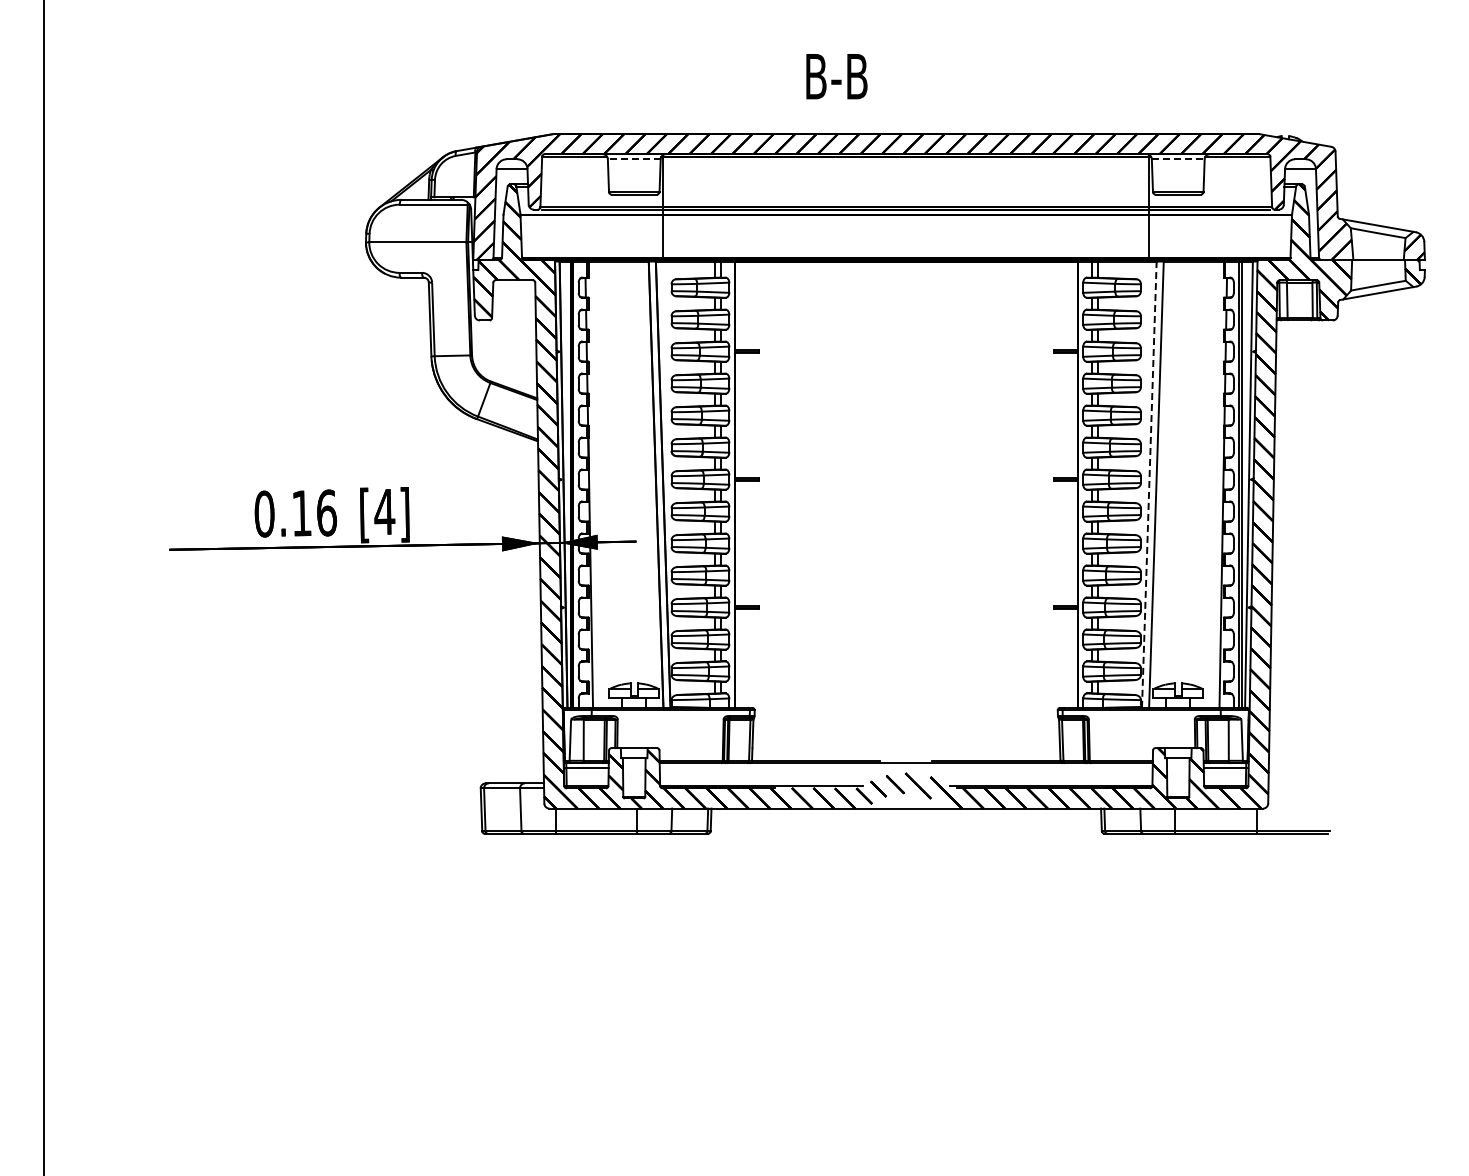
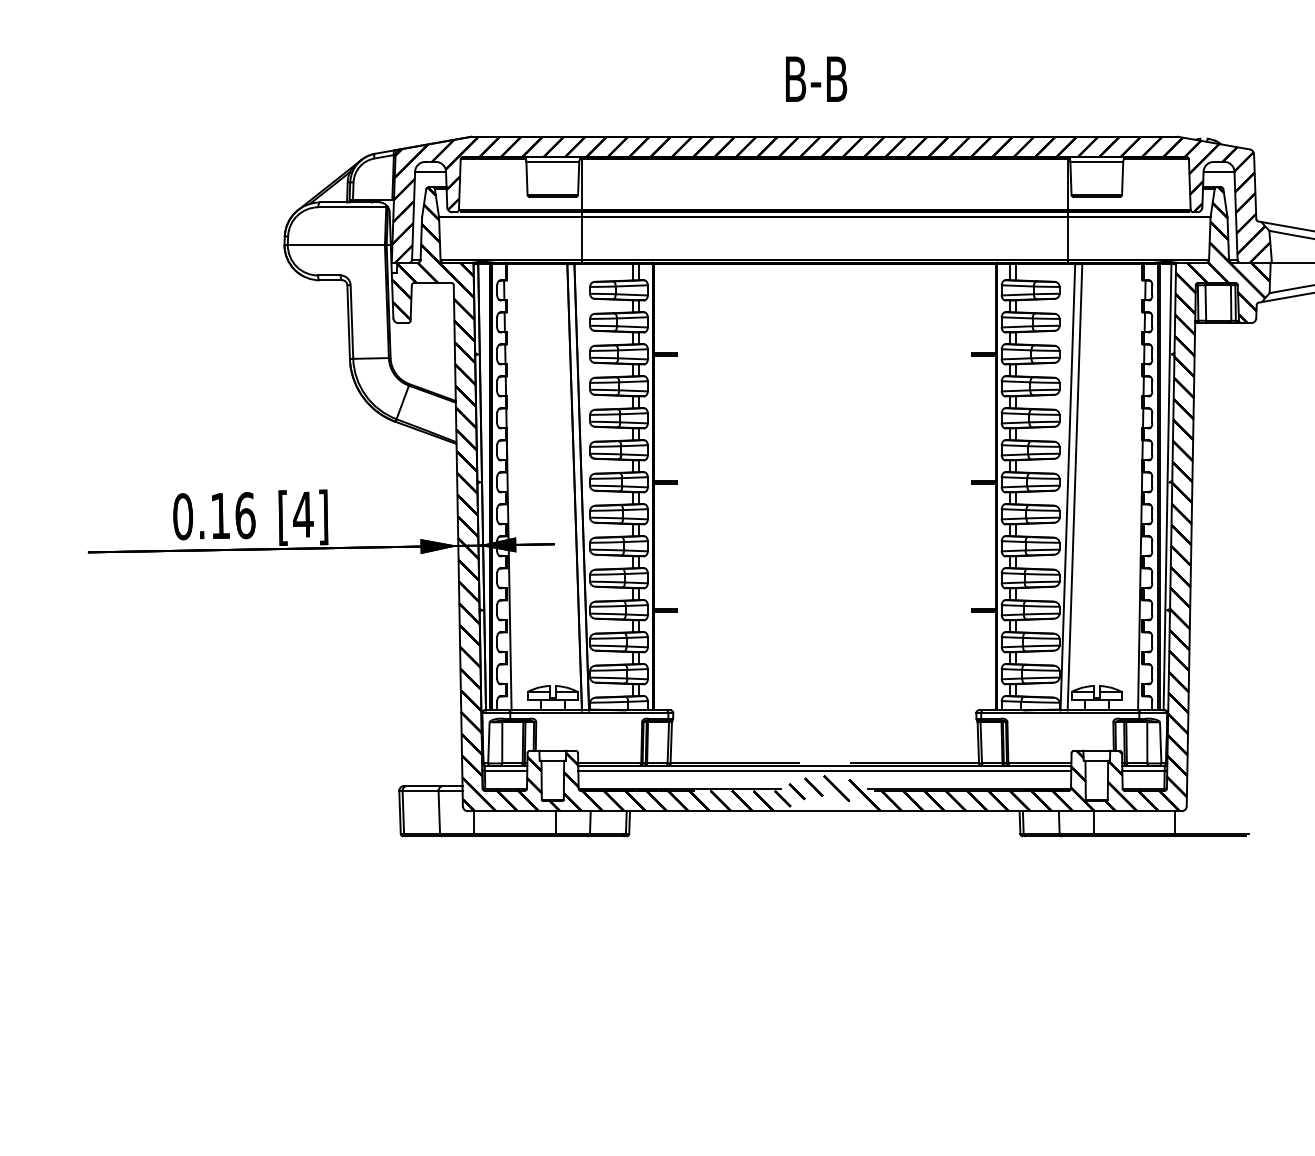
text: (836, 76) -> (816, 79), moved
line: (633, 159) -> (552, 162), dashed -> solid
line: (1178, 159) -> (1097, 162), dashed -> solid
line: (1149, 484) -> (1068, 487), dashed -> solid
line: (905, 768) -> (824, 771), added

